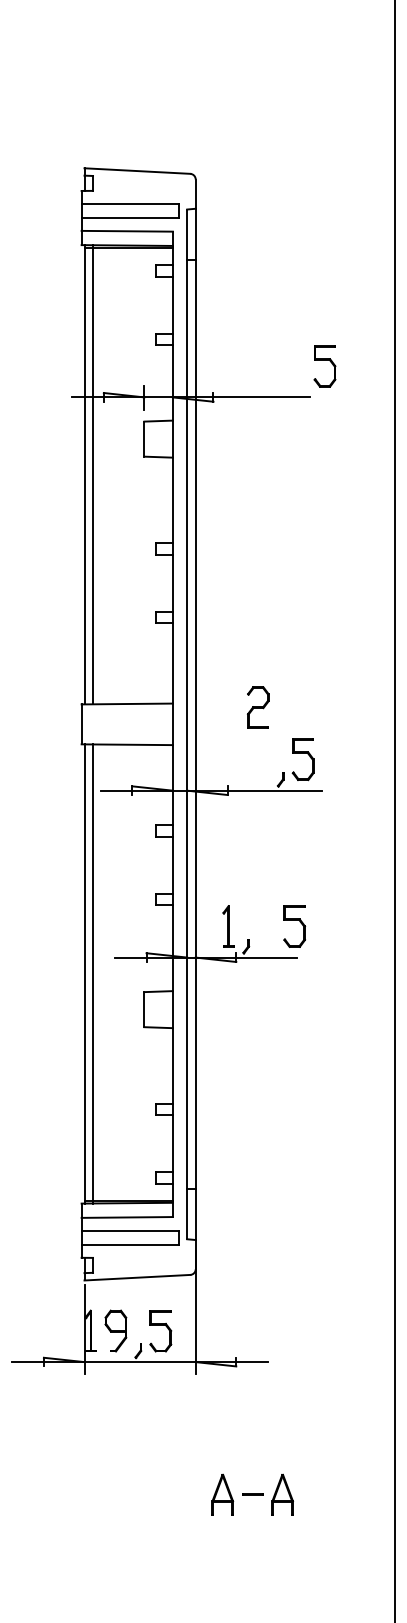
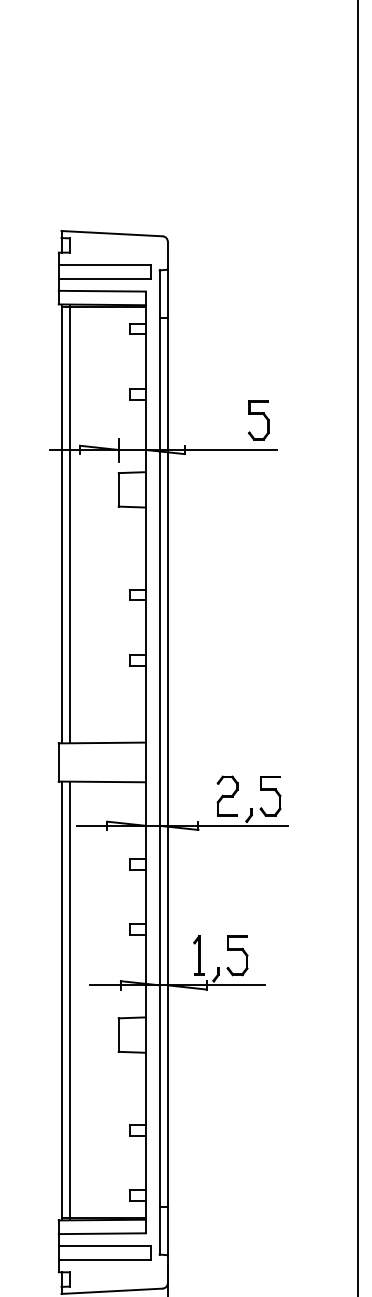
part: (324, 366) -> (258, 420), moved
part: (258, 707) -> (227, 796), moved
part: (294, 926) -> (237, 955), moved

